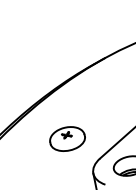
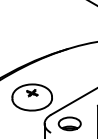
part: (66, 139) -> (31, 97), size x1.67

